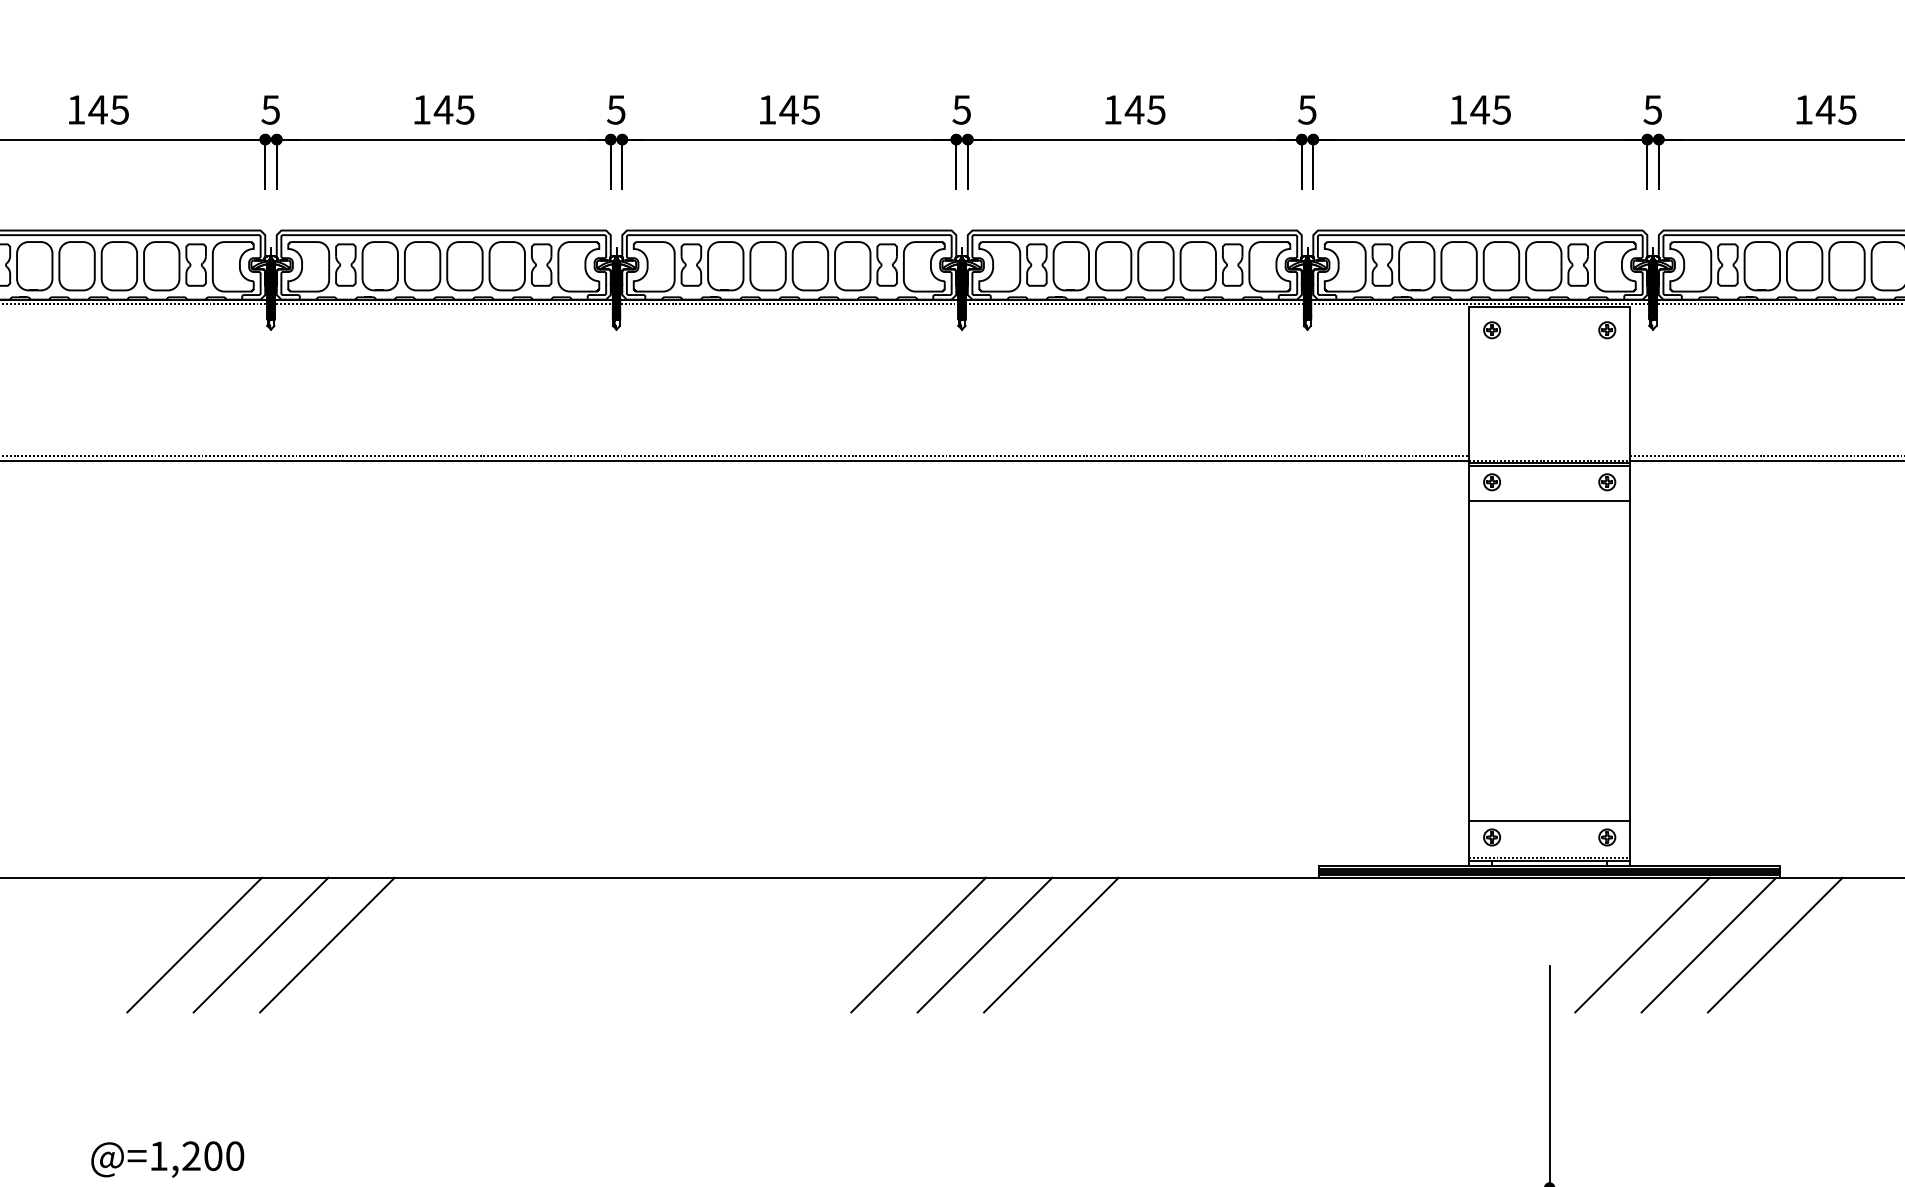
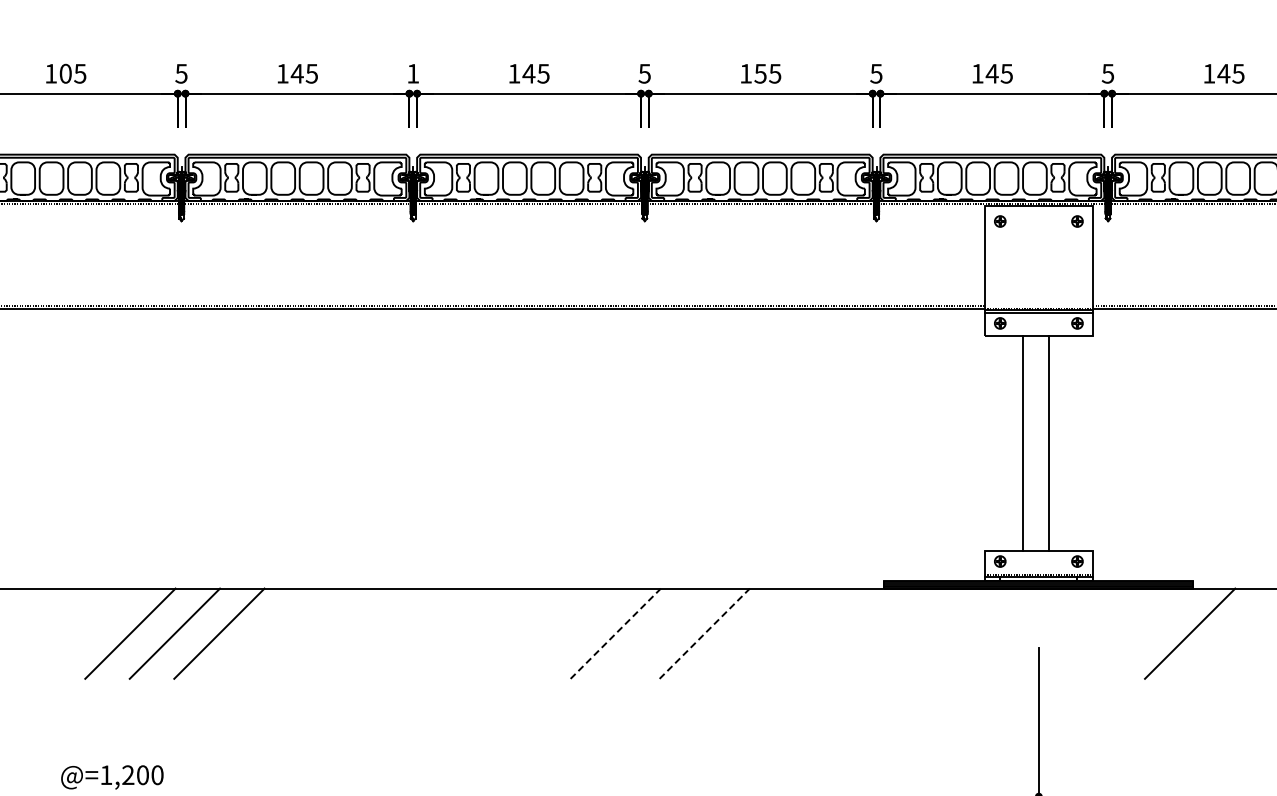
text: (97, 109) -> (65, 73), 145 -> 105
text: (616, 109) -> (413, 73), 5 -> 1
text: (1134, 109) -> (760, 73), 145 -> 155
line: (1468, 659) -> (1022, 442), moved
line: (1629, 659) -> (1048, 442), moved
line: (918, 944) -> (615, 633), solid -> dashed
line: (985, 944) -> (660, 633), removed
line: (1050, 944) -> (704, 633), solid -> dashed
line: (1643, 944) -> (1101, 633), removed
line: (1708, 944) -> (1145, 633), removed

